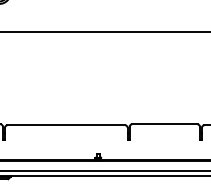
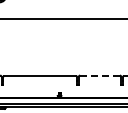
line: (165, 124) -> (100, 75), solid -> dashed

